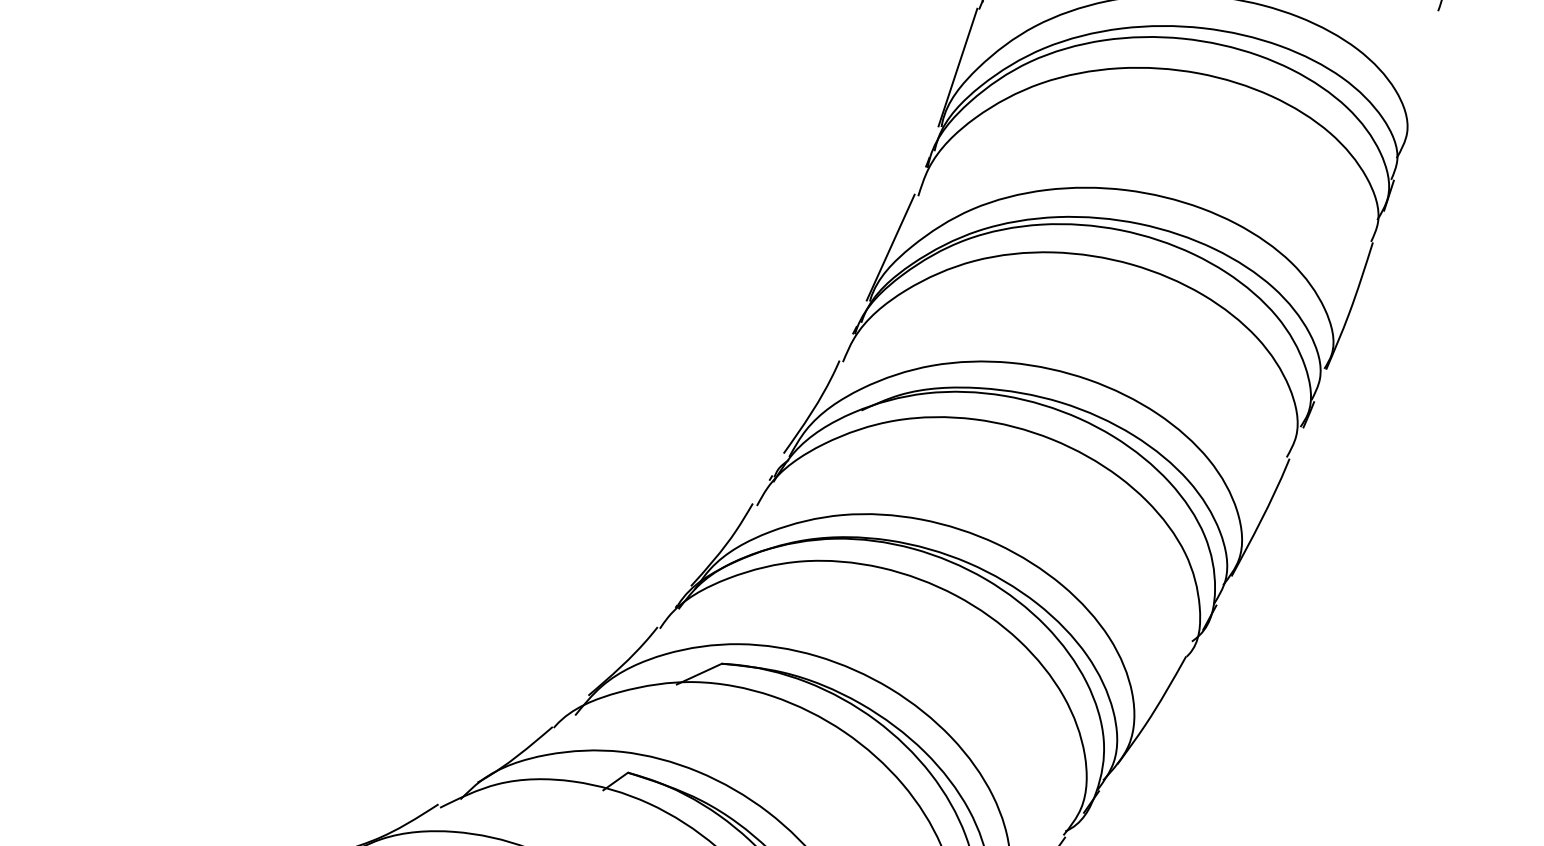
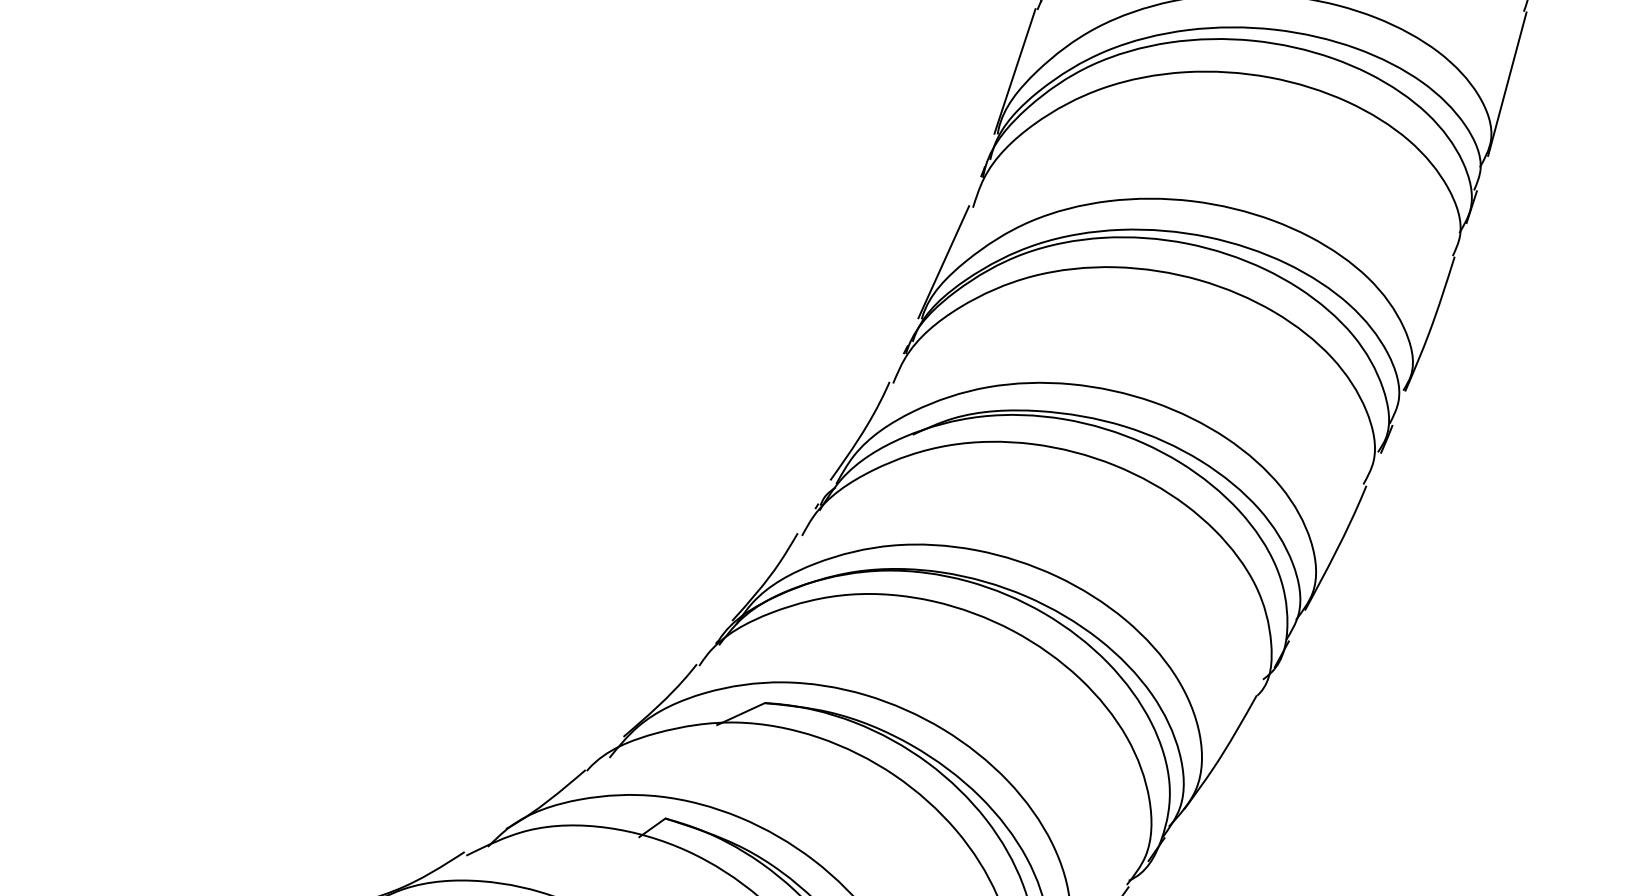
line: (1422, 78) -> (1507, 83), added

